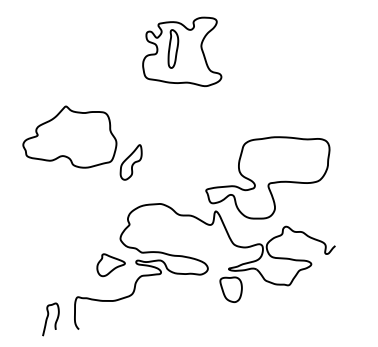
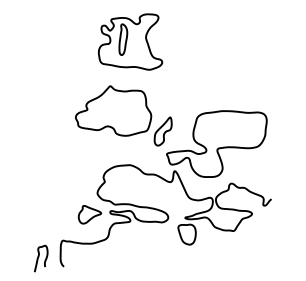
part: (182, 51) -> (130, 41), moved
part: (82, 142) -> (123, 115), moved

